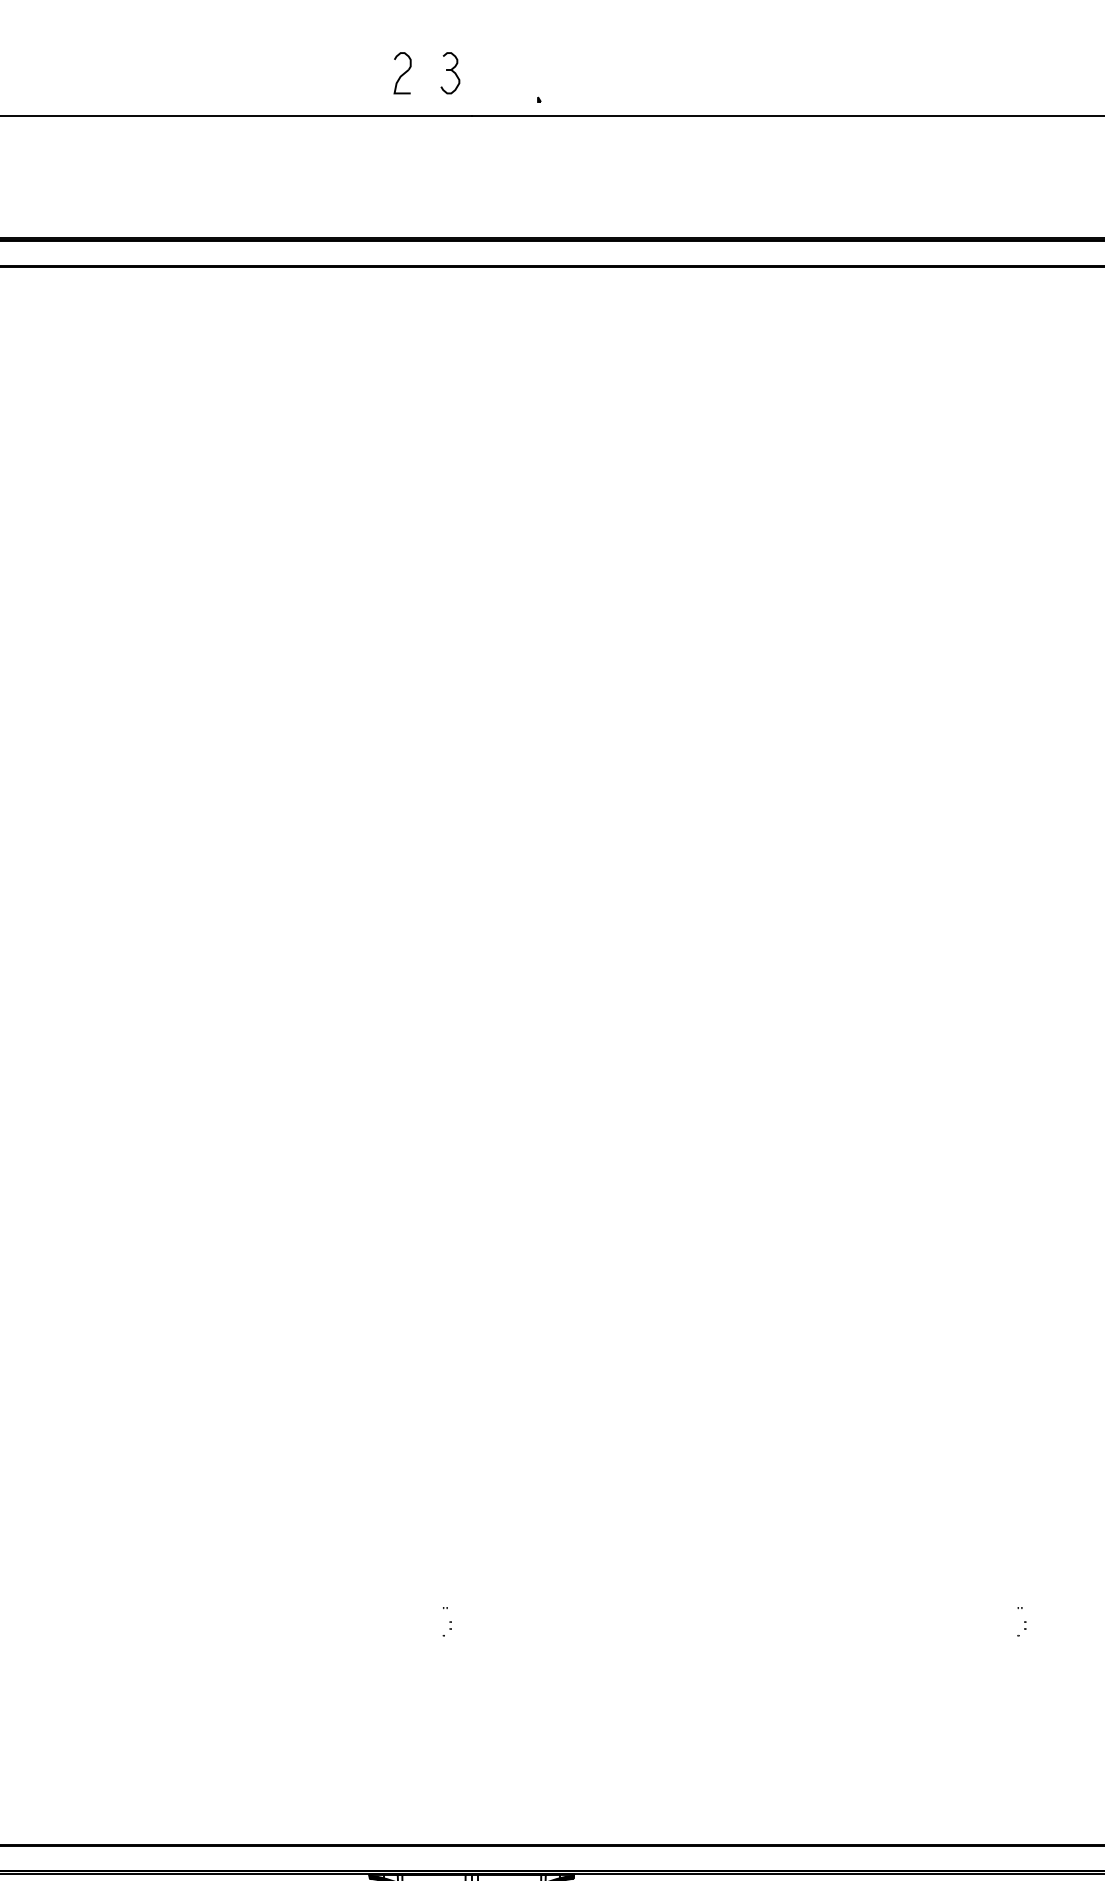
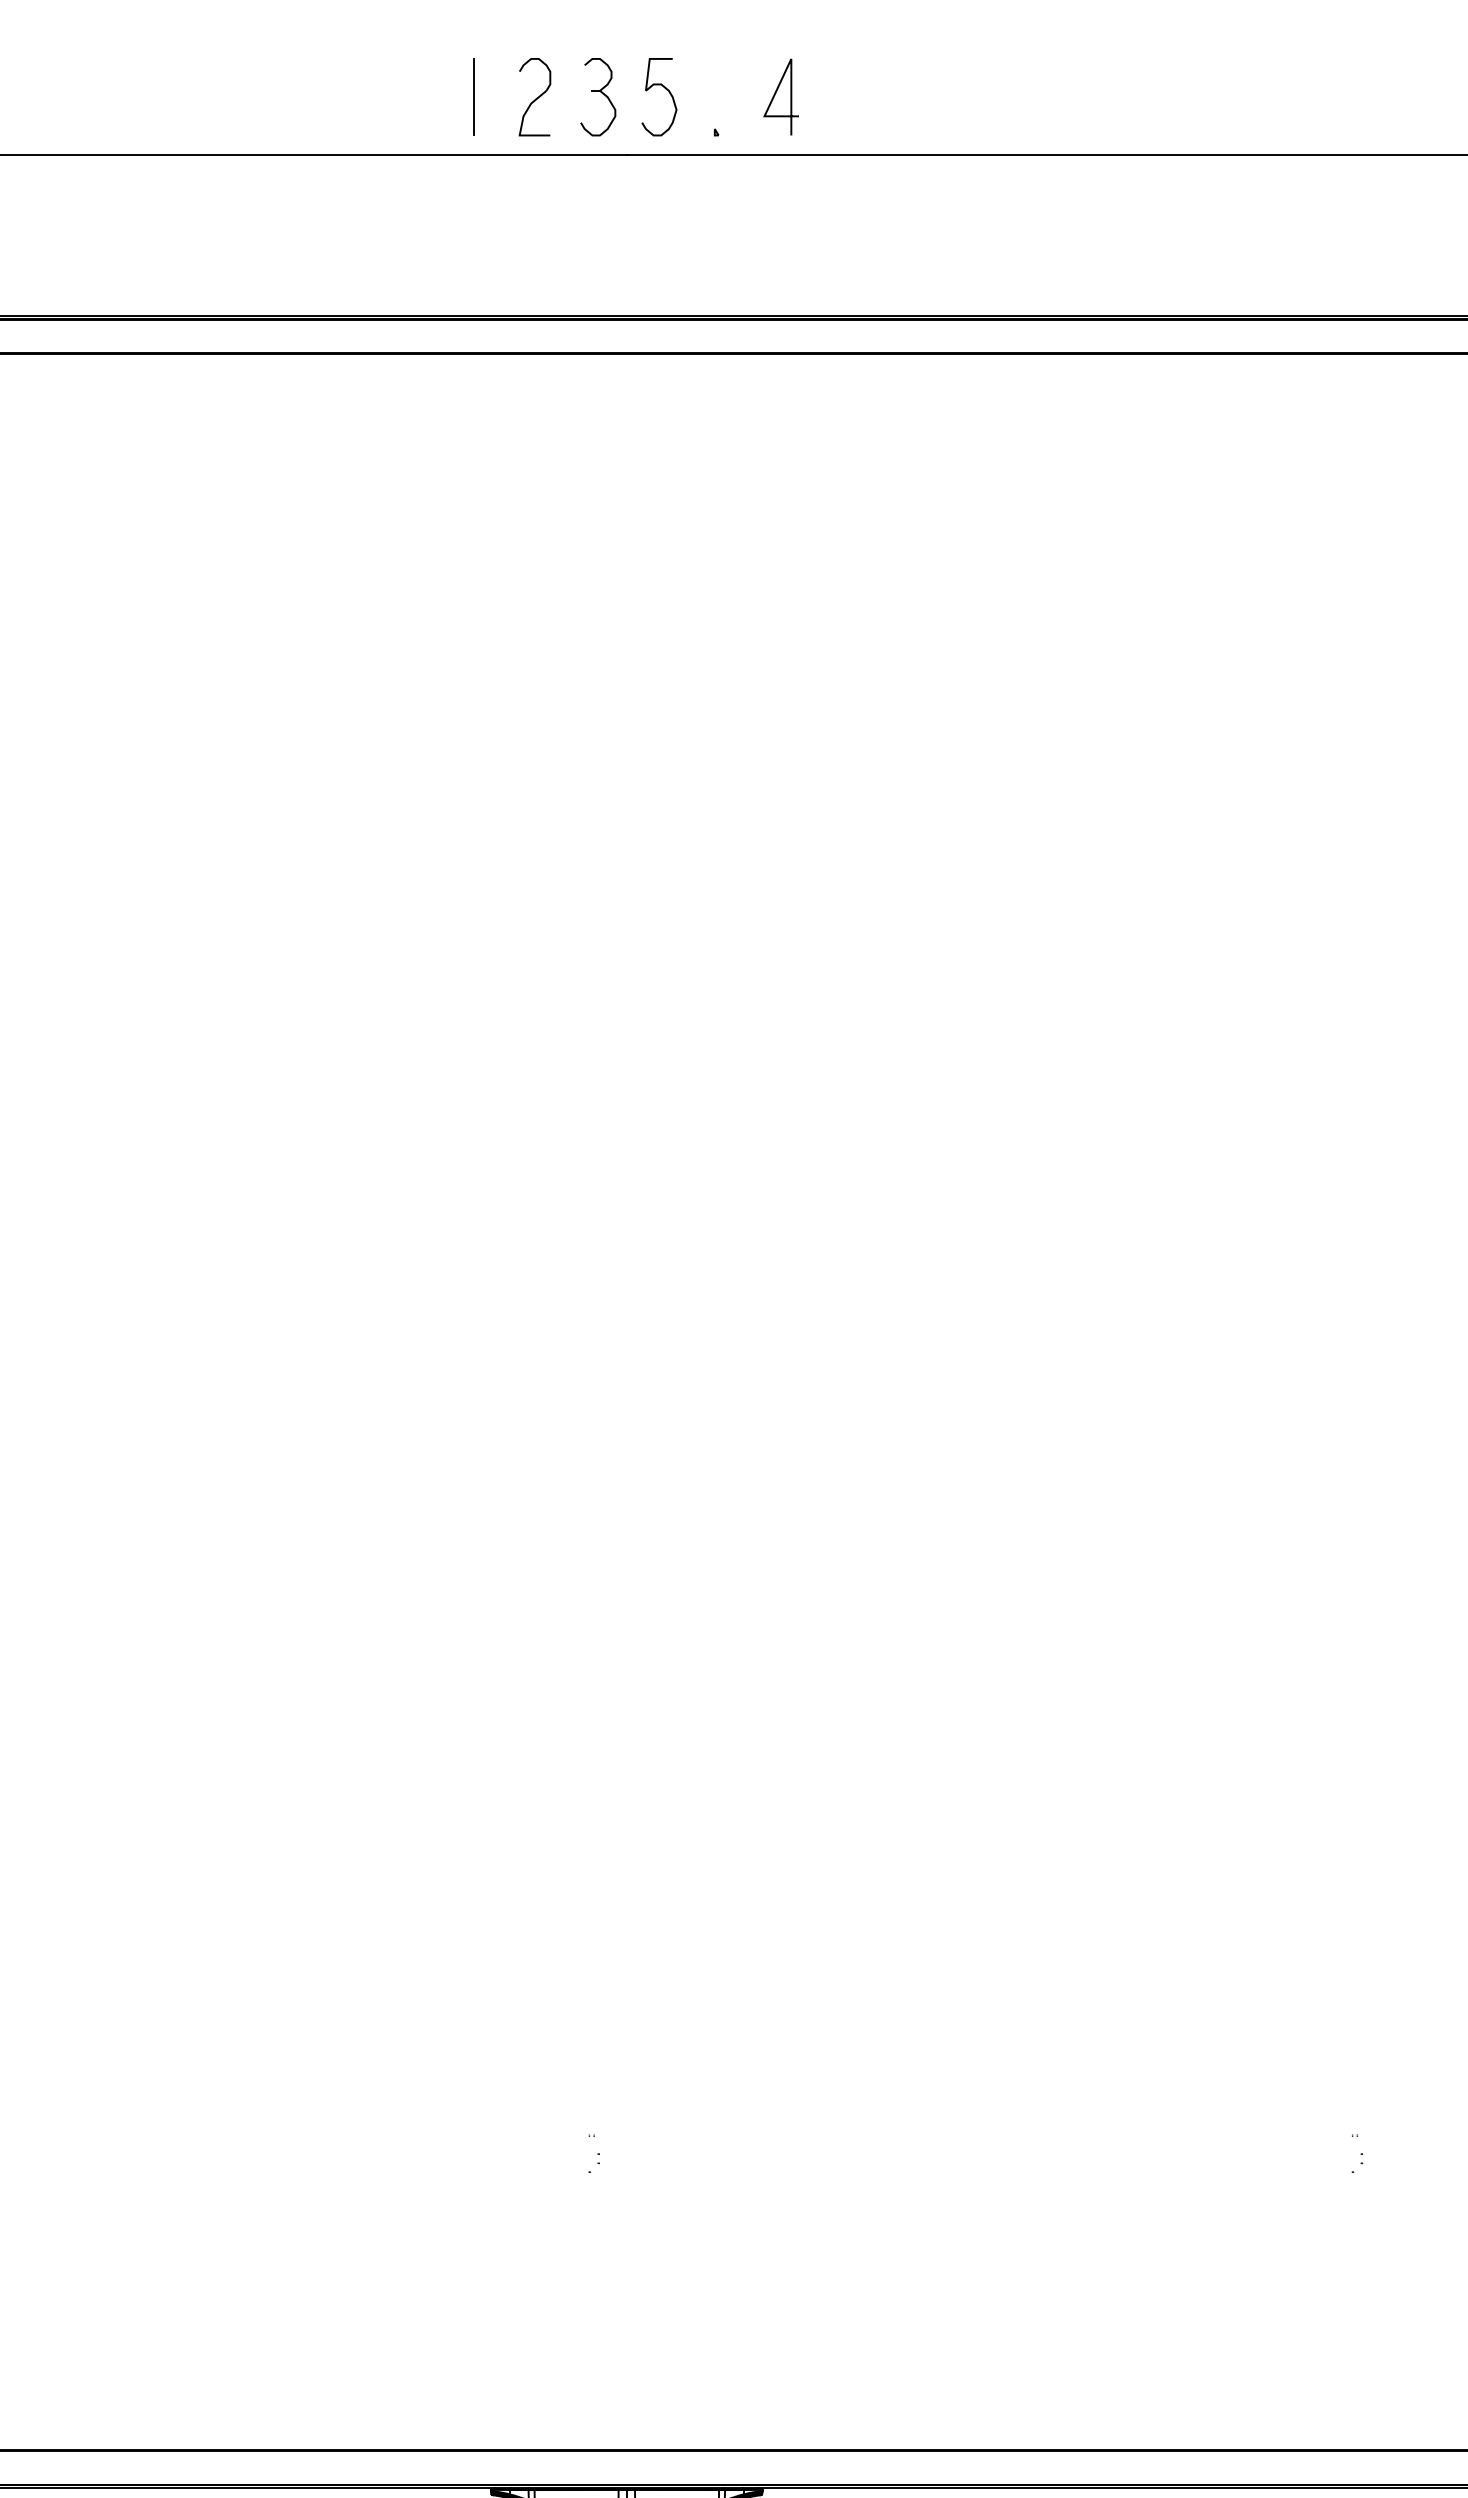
curve: (501, 68) -> (666, 90), added
line: (584, 70) -> (776, 93), added
line: (356, 72) -> (473, 96), added
part: (402, 73) -> (534, 97), size x1.43
part: (450, 73) -> (598, 97), size x1.43

